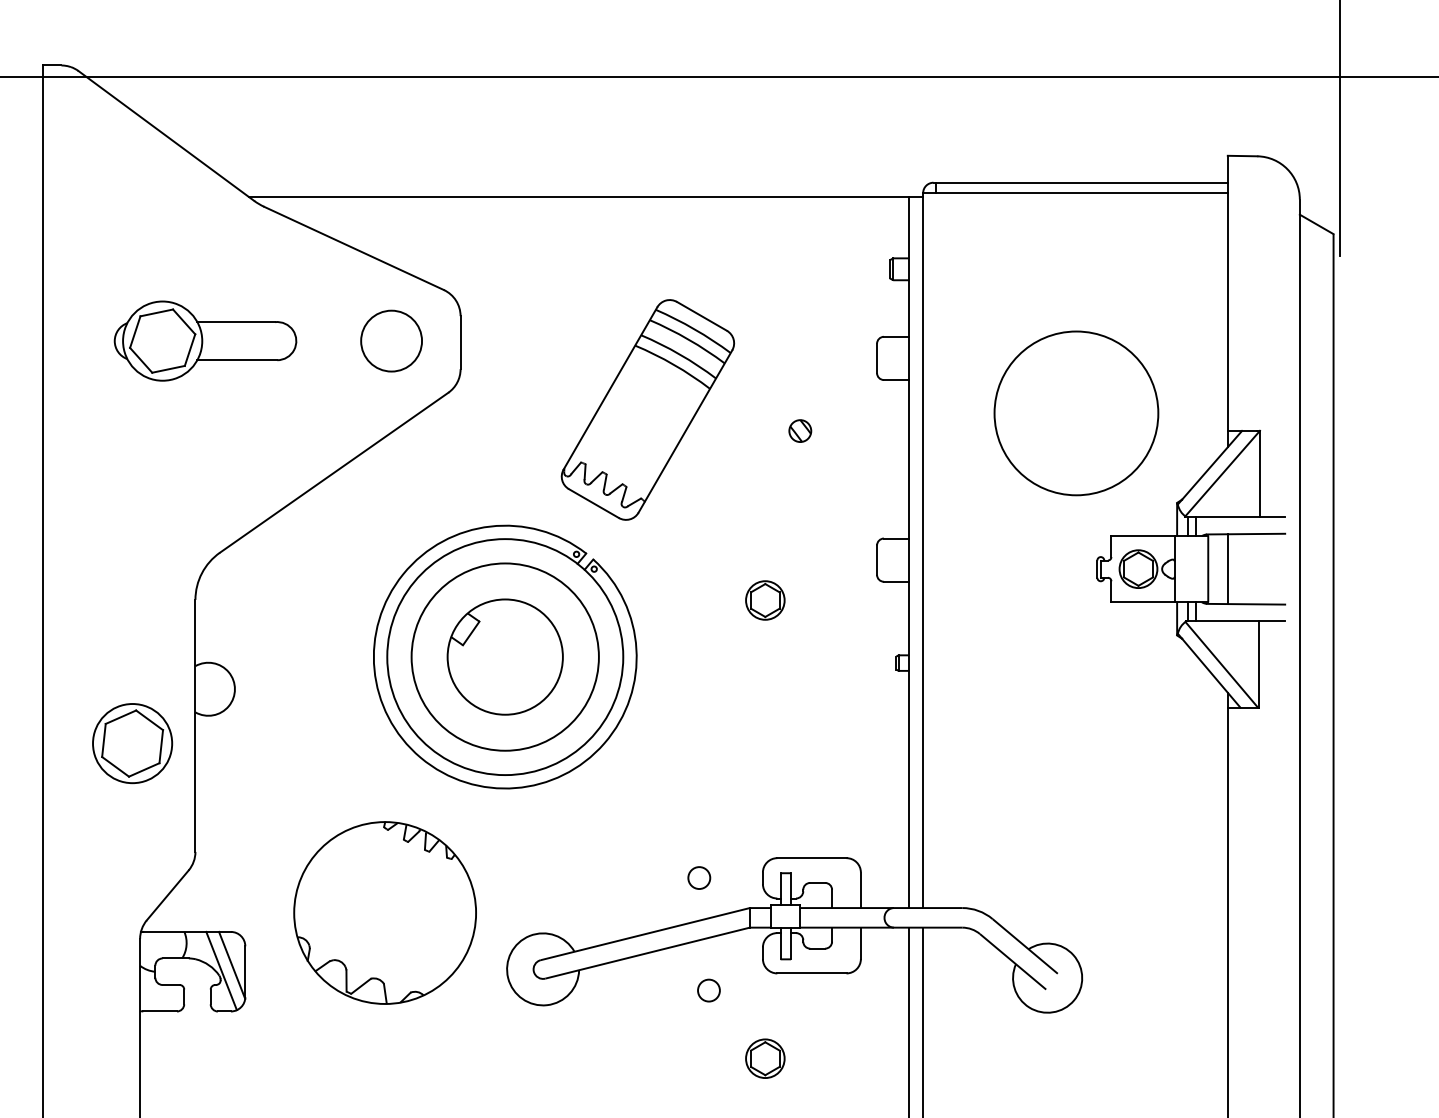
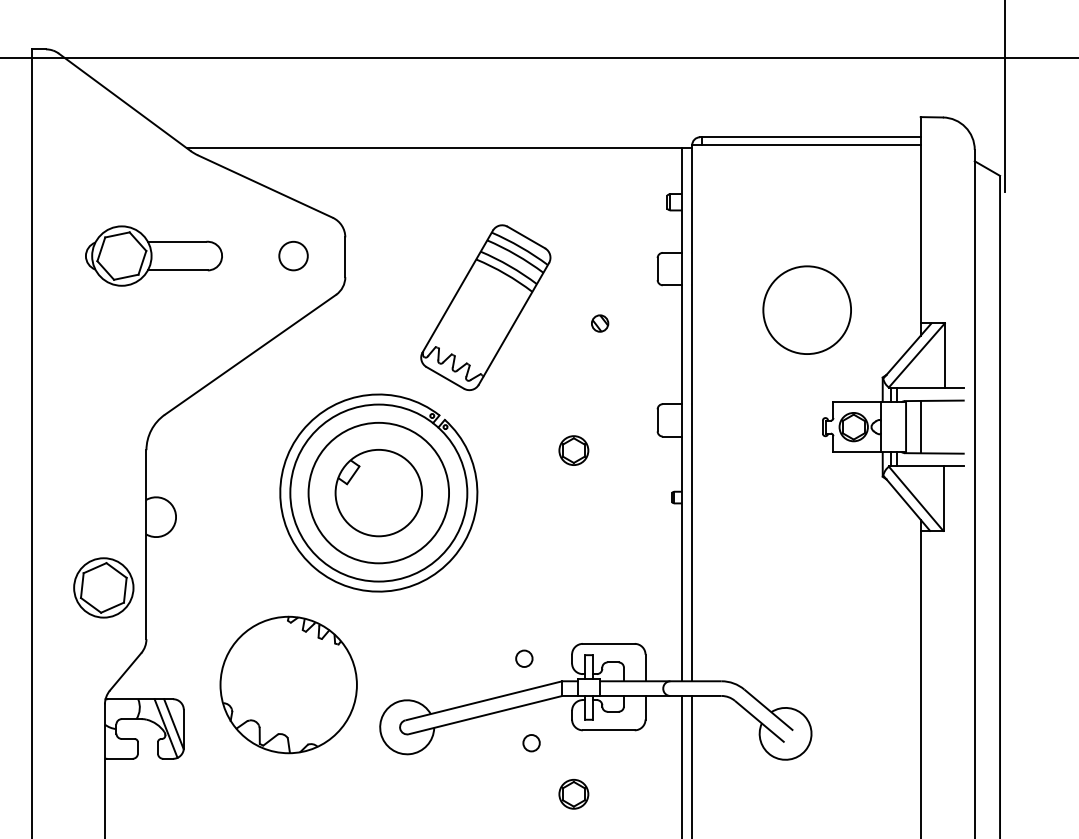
circle: (391, 341) -> (293, 256), size x0.62
circle: (1076, 412) -> (807, 309), size x0.71
part: (132, 743) -> (103, 587), moved

